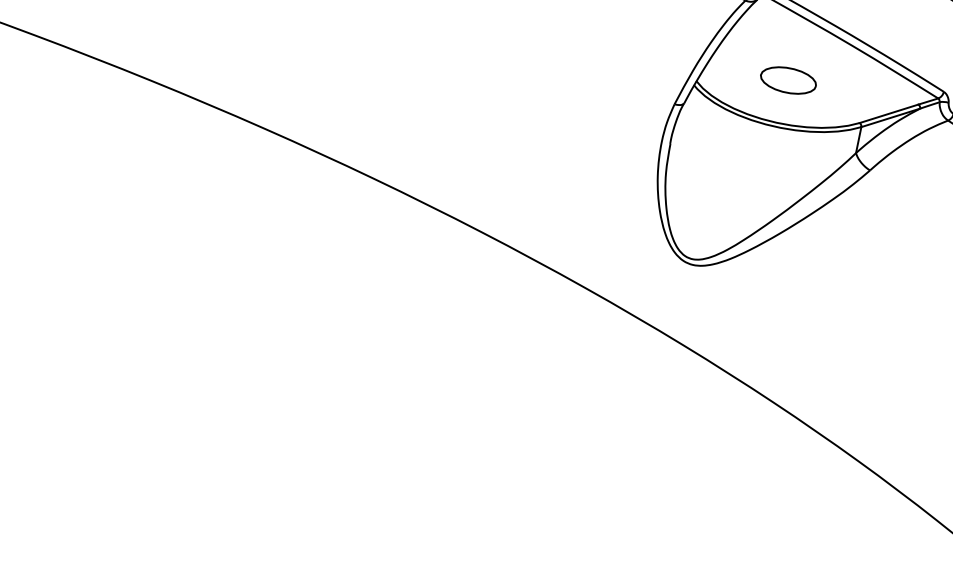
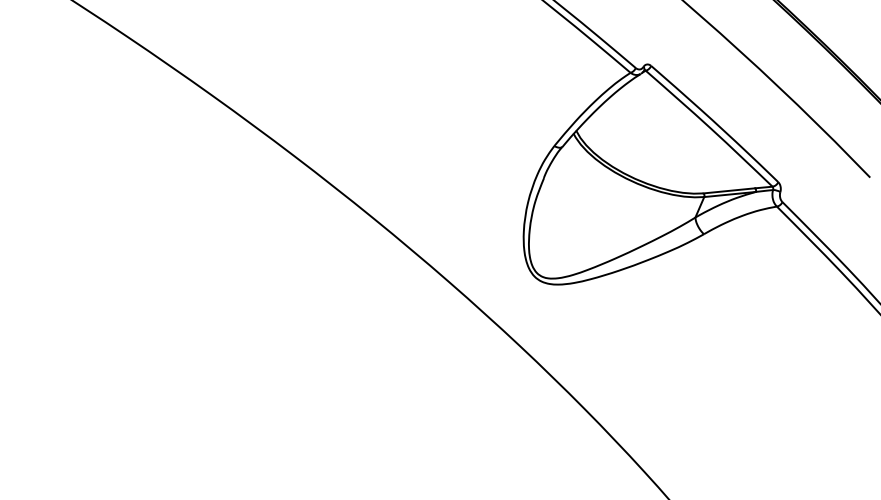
part: (788, 79) -> (652, 145), removed

